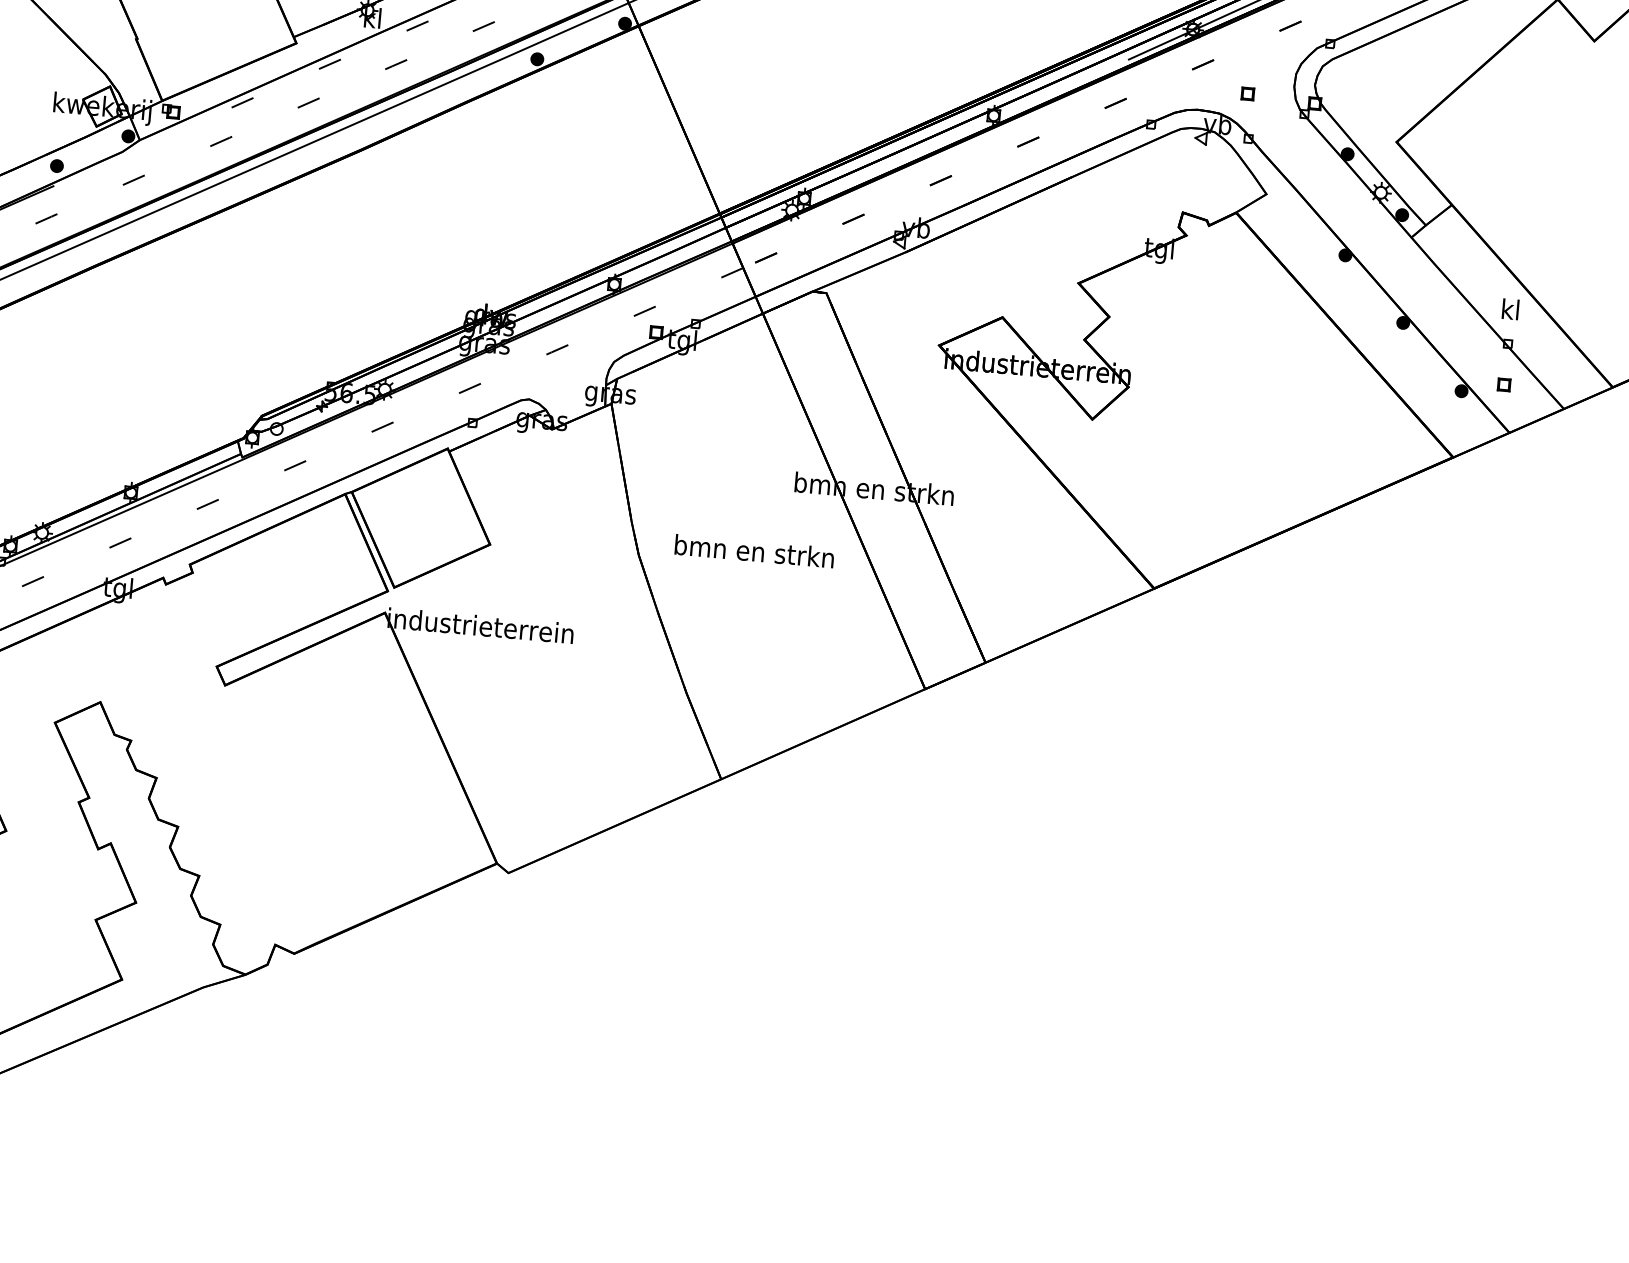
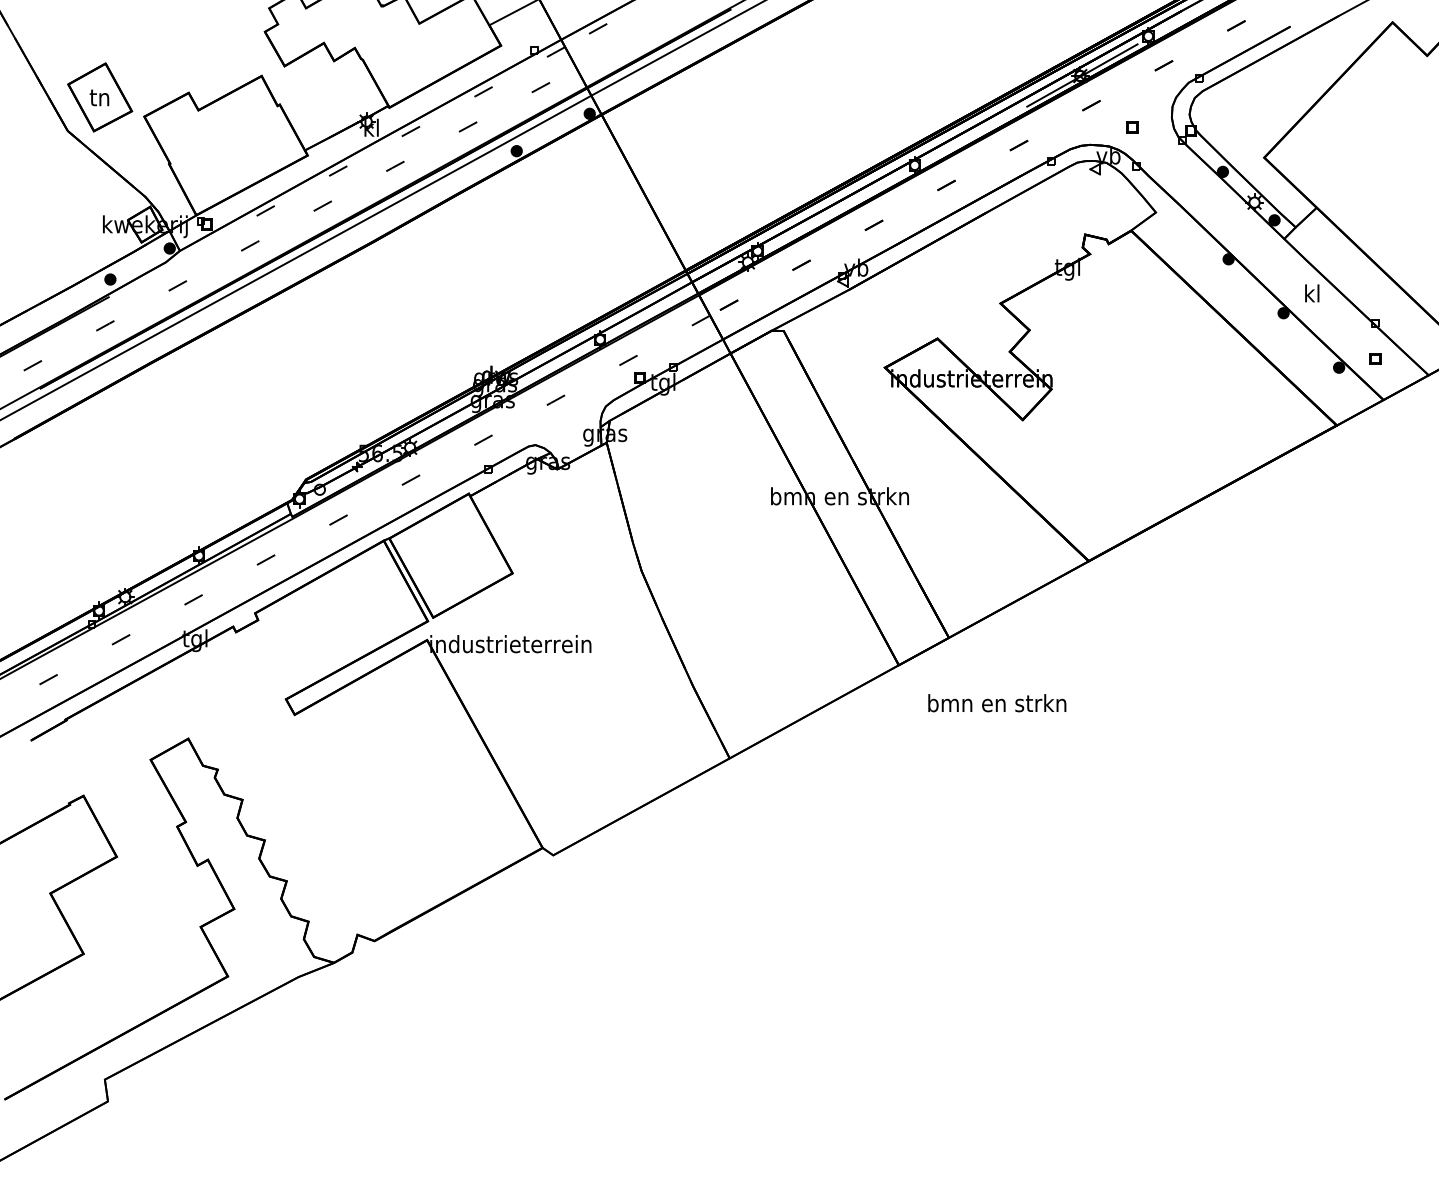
text: (1510, 309) -> (1312, 293), moved
text: (754, 551) -> (997, 703), moved

